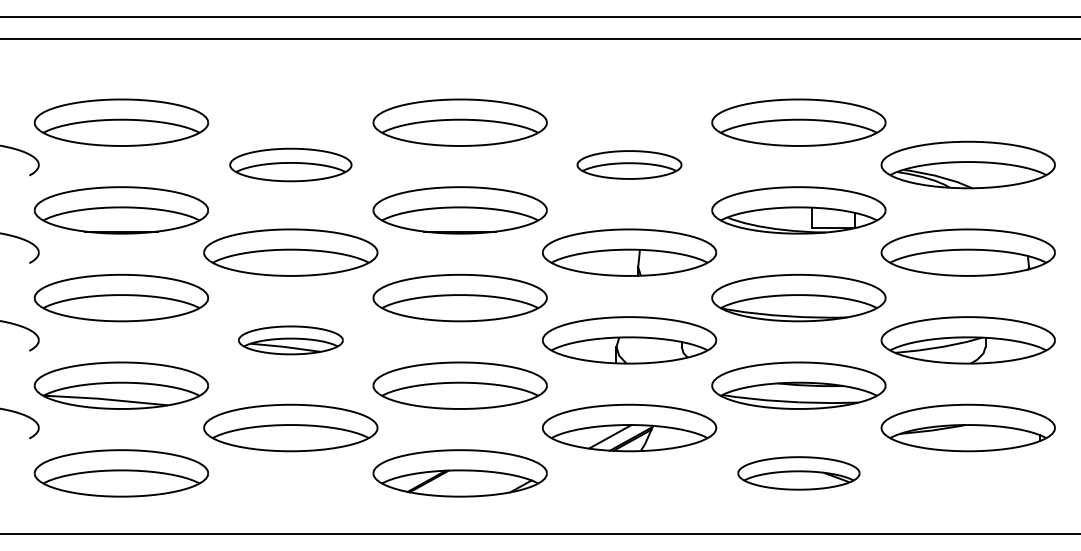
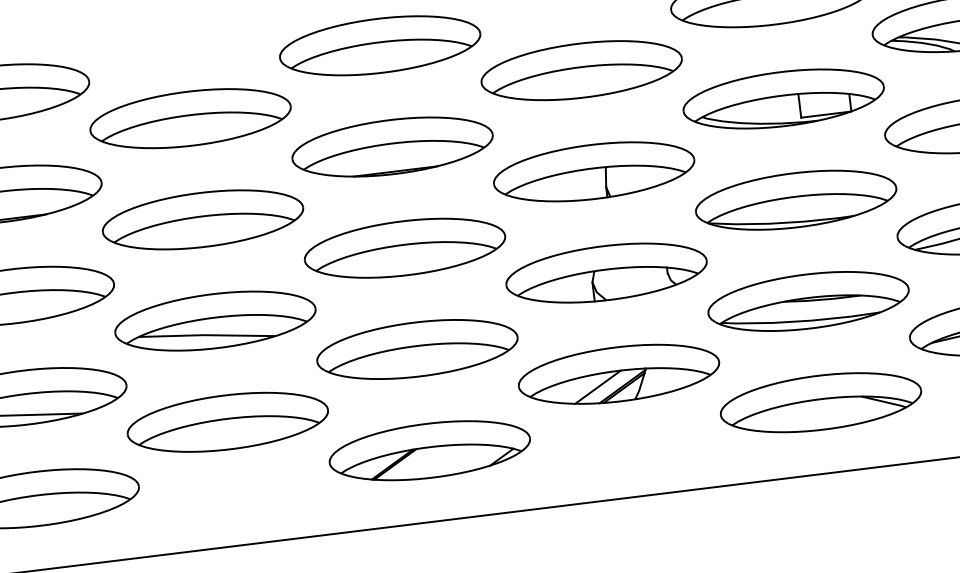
part: (290, 164) -> (190, 118), size x1.43
part: (629, 164) -> (581, 70), size x1.67
part: (290, 340) -> (215, 321), size x1.67
part: (798, 473) -> (820, 402), size x1.43

